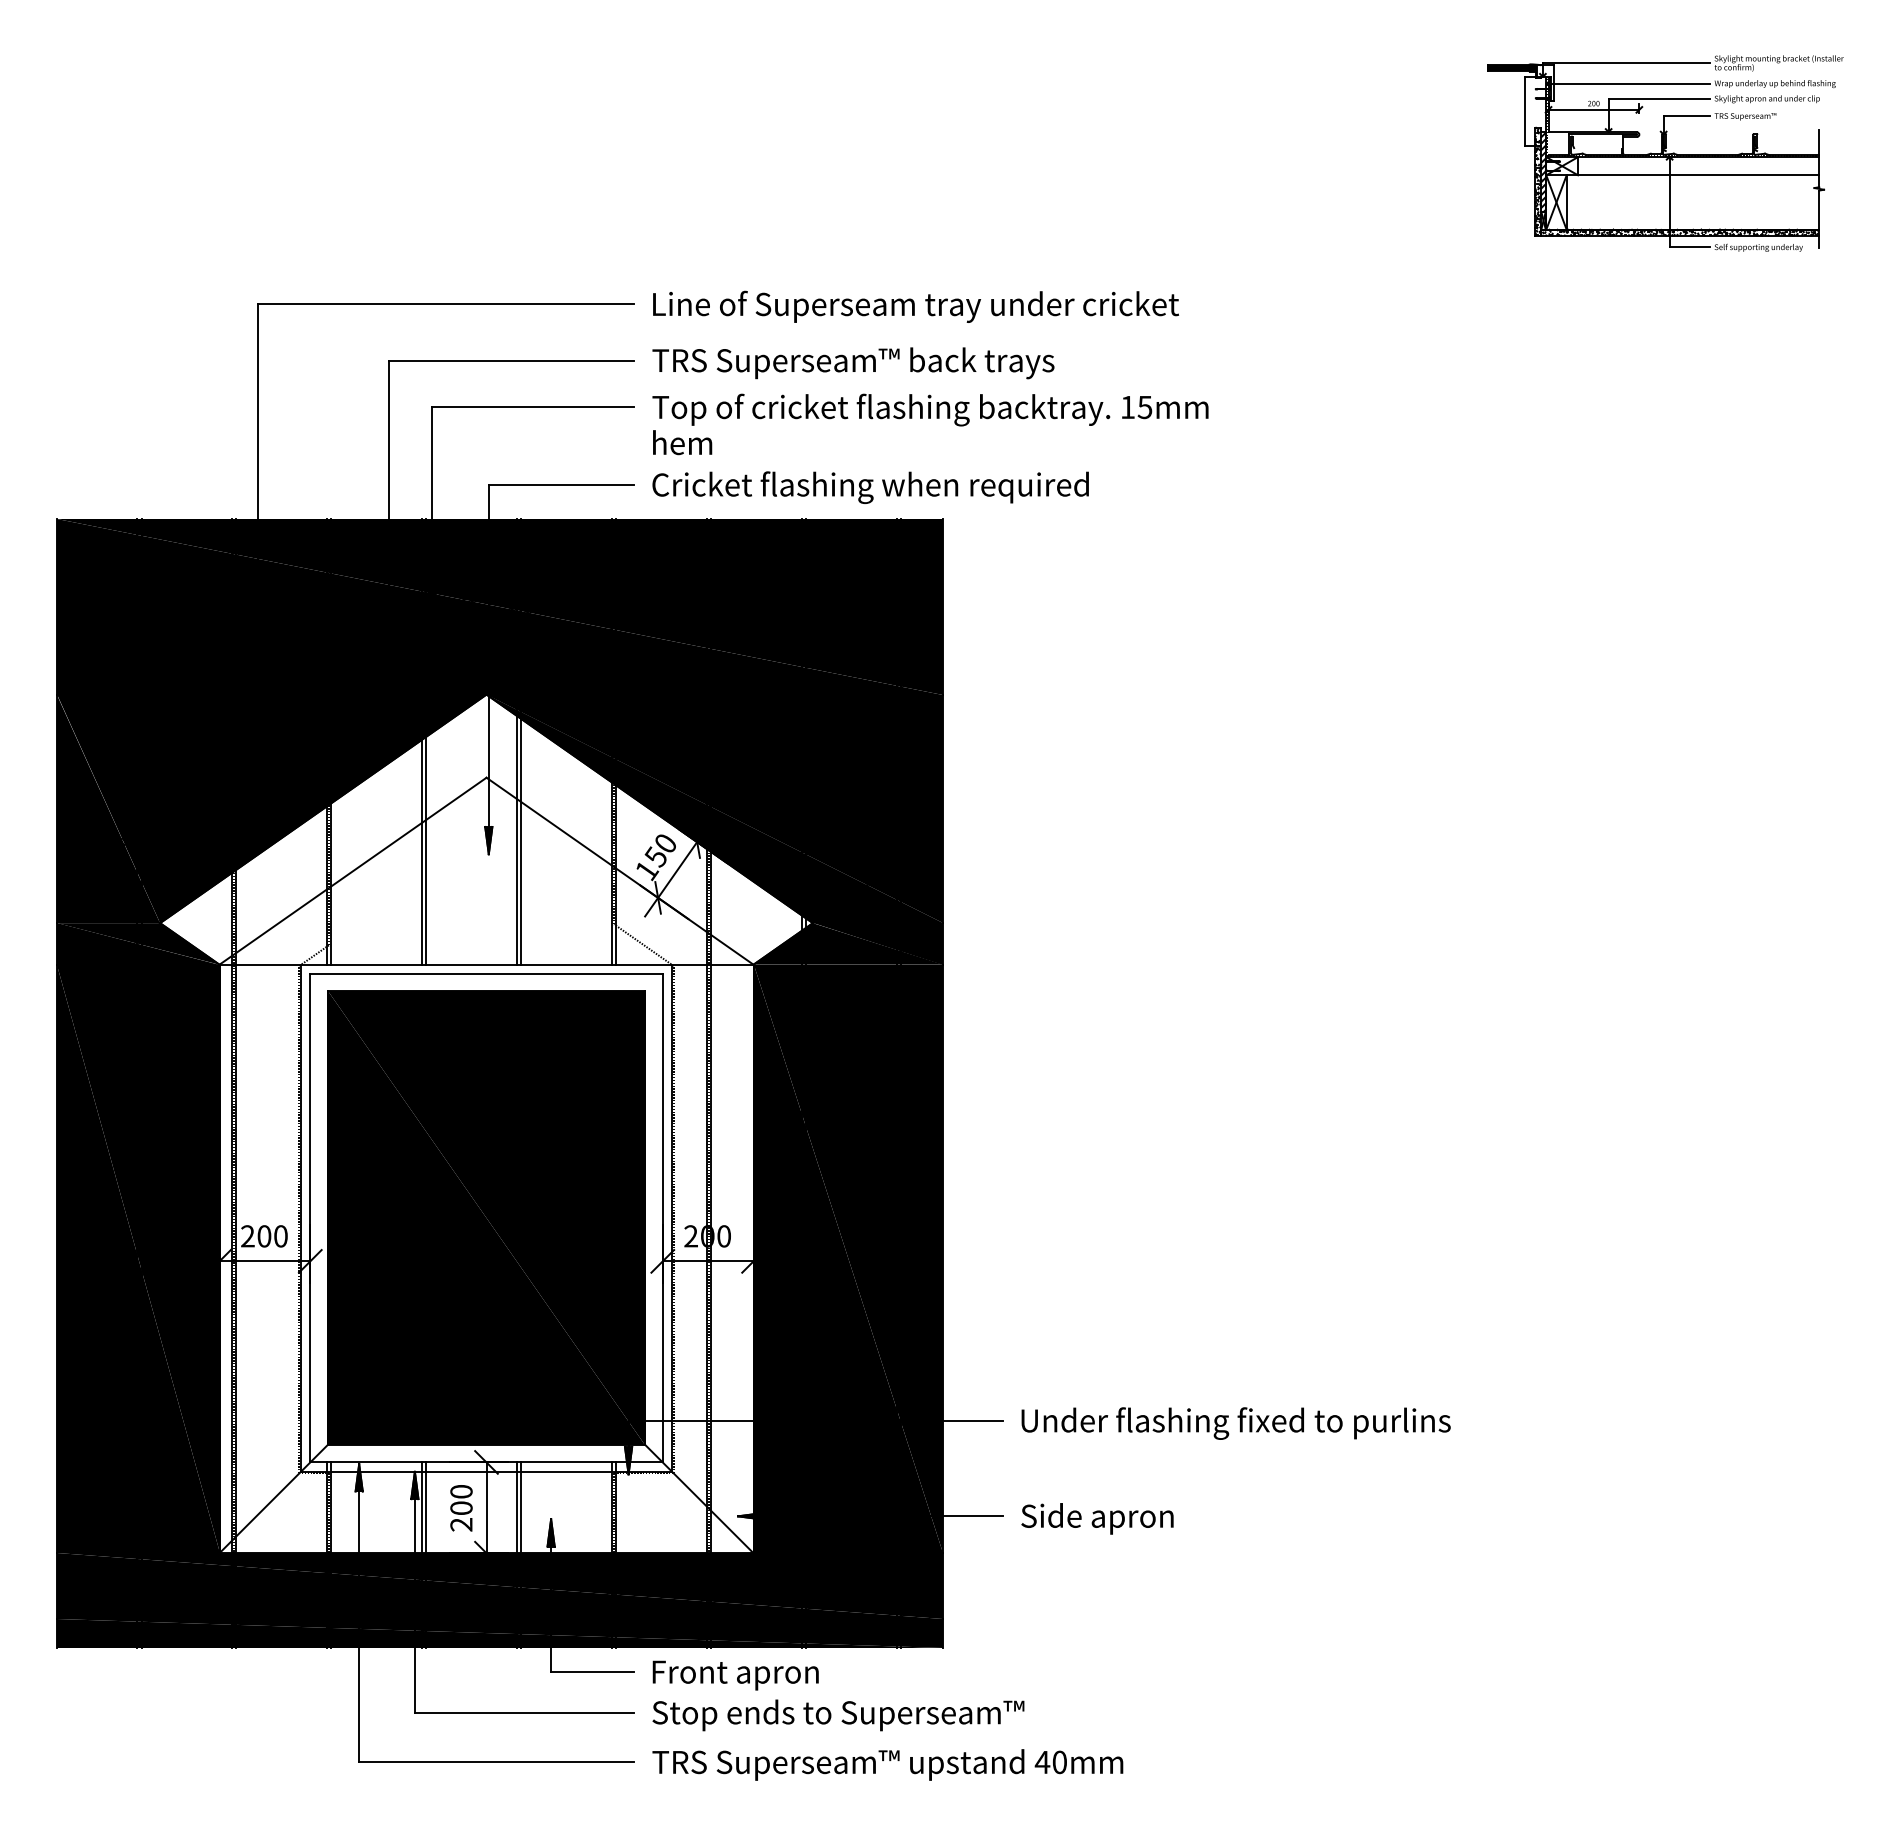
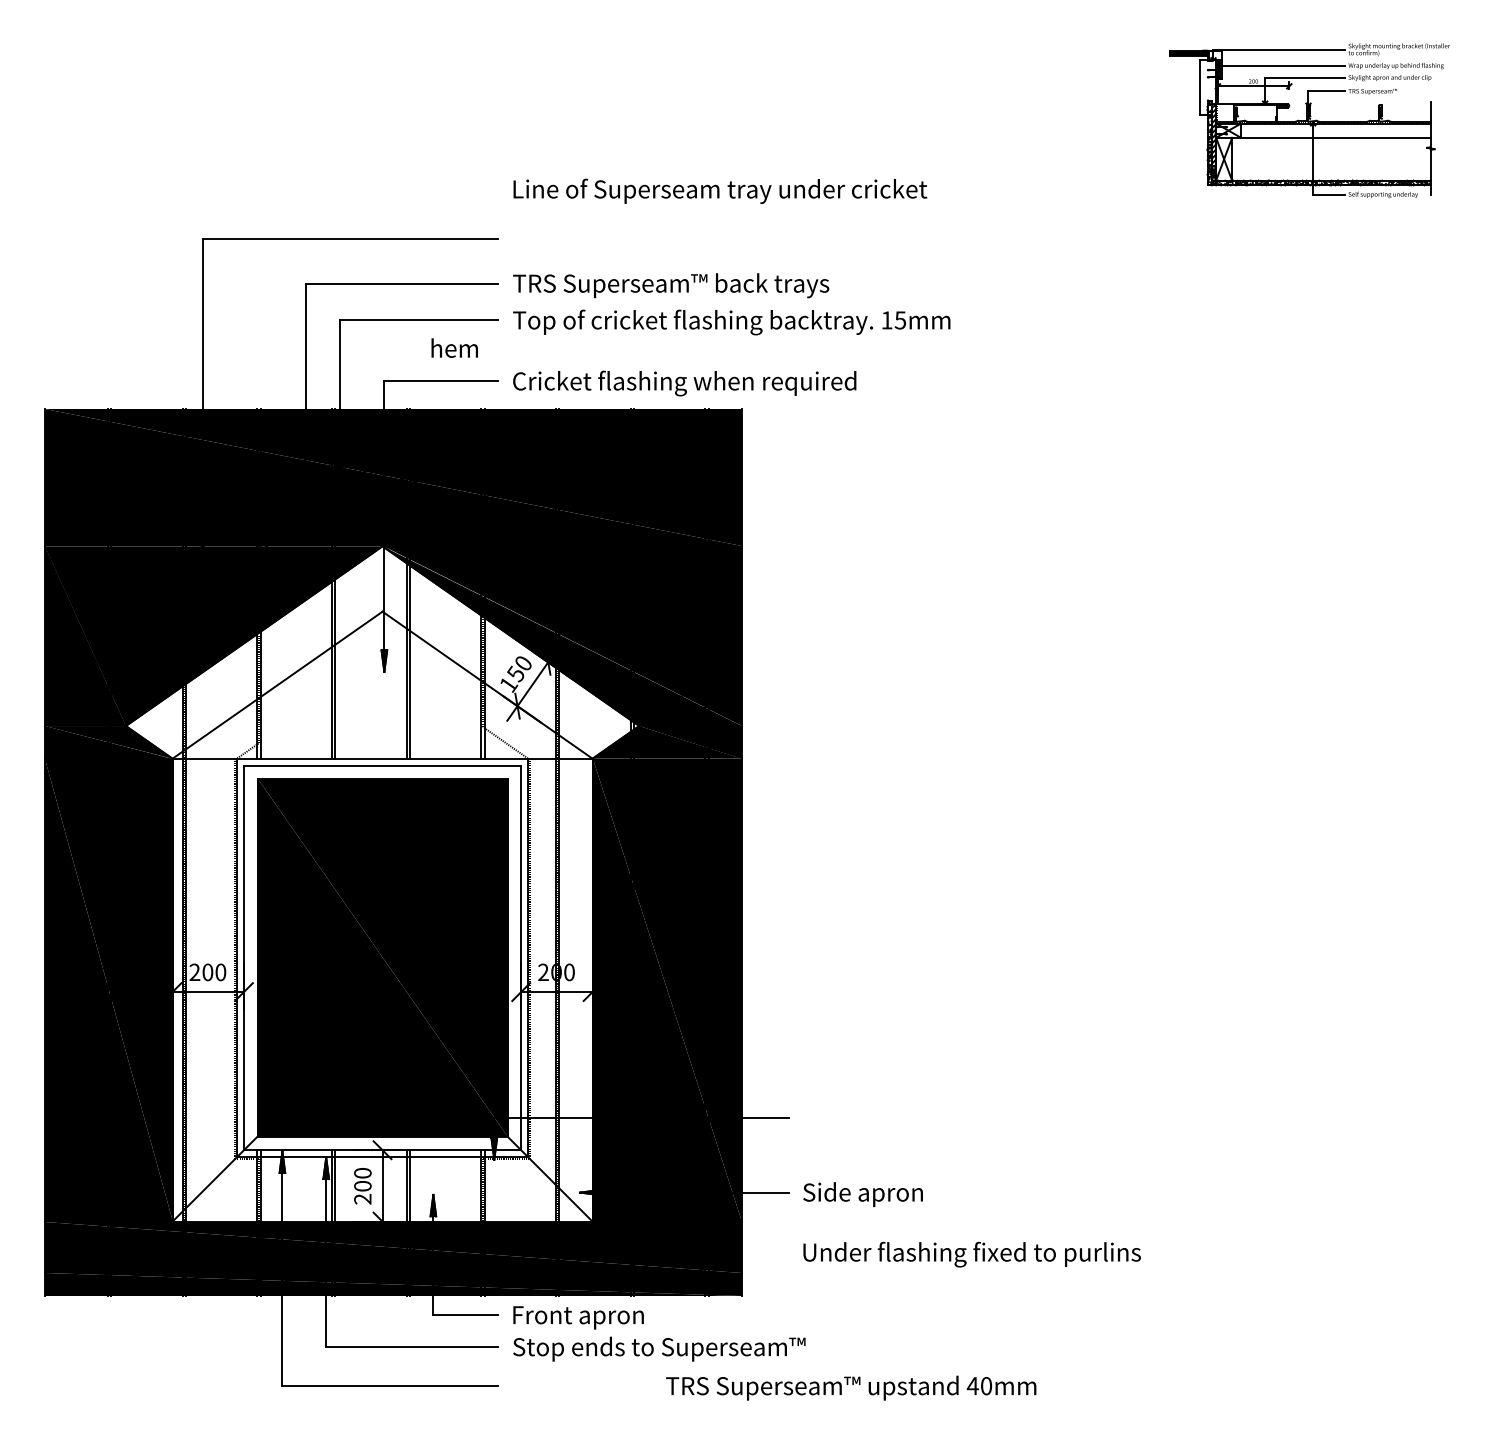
text: (916, 305) -> (720, 190), moved
text: (682, 441) -> (454, 347), moved
text: (1235, 1423) -> (971, 1254), moved
text: (888, 1764) -> (851, 1387), moved

